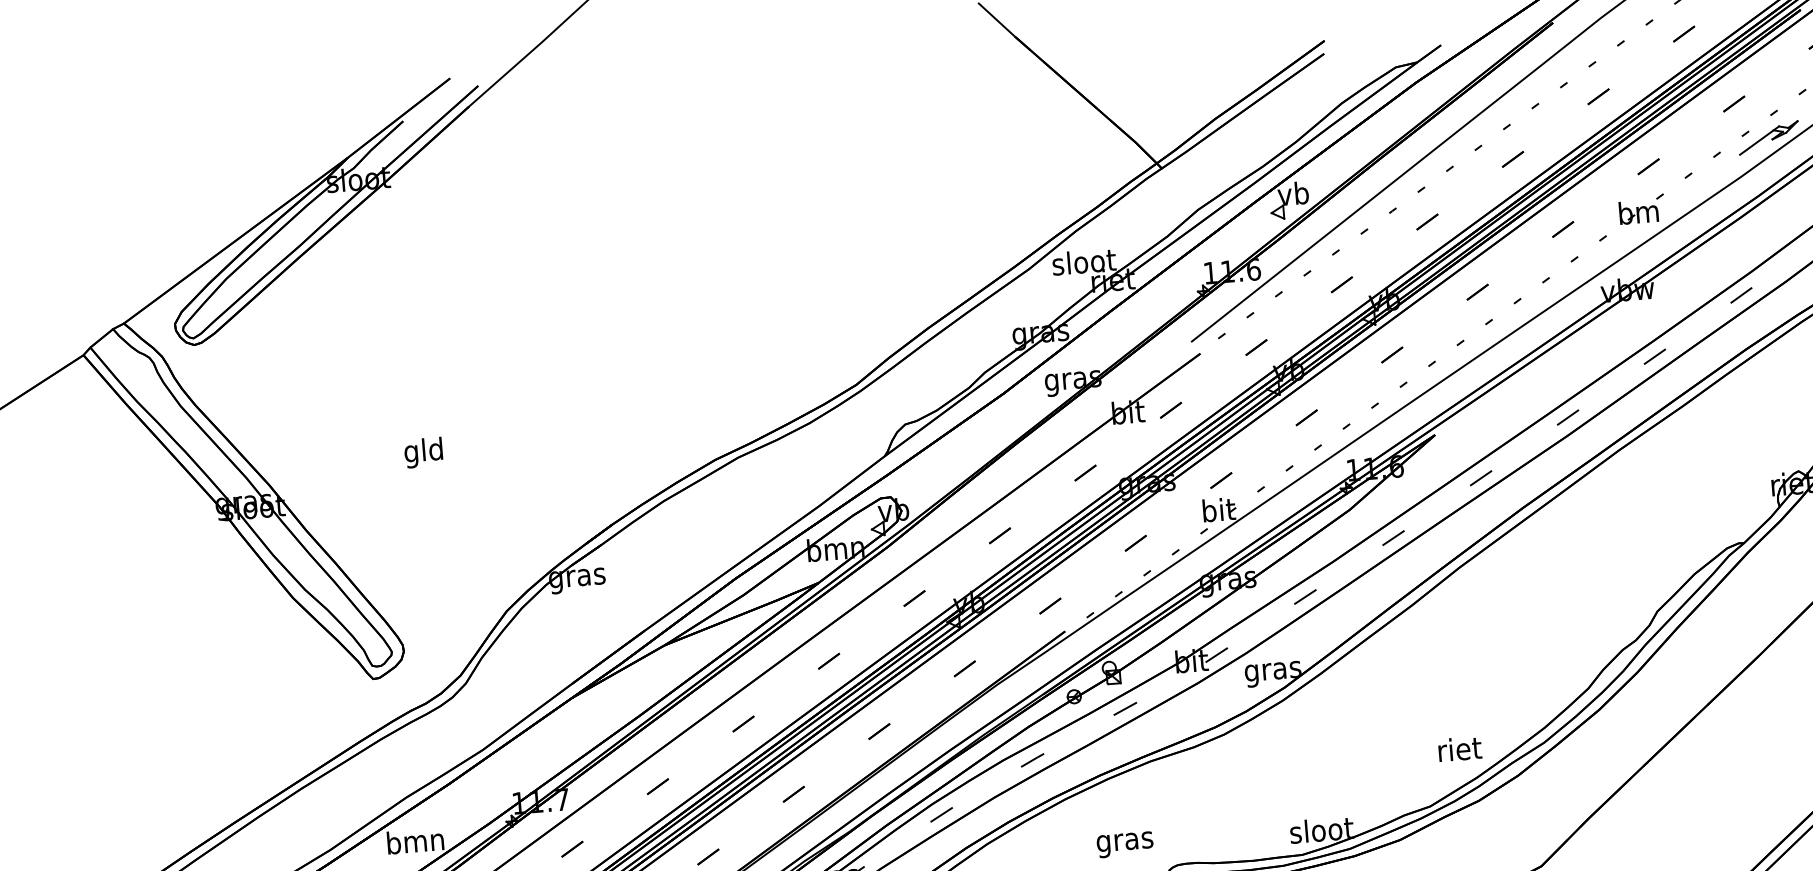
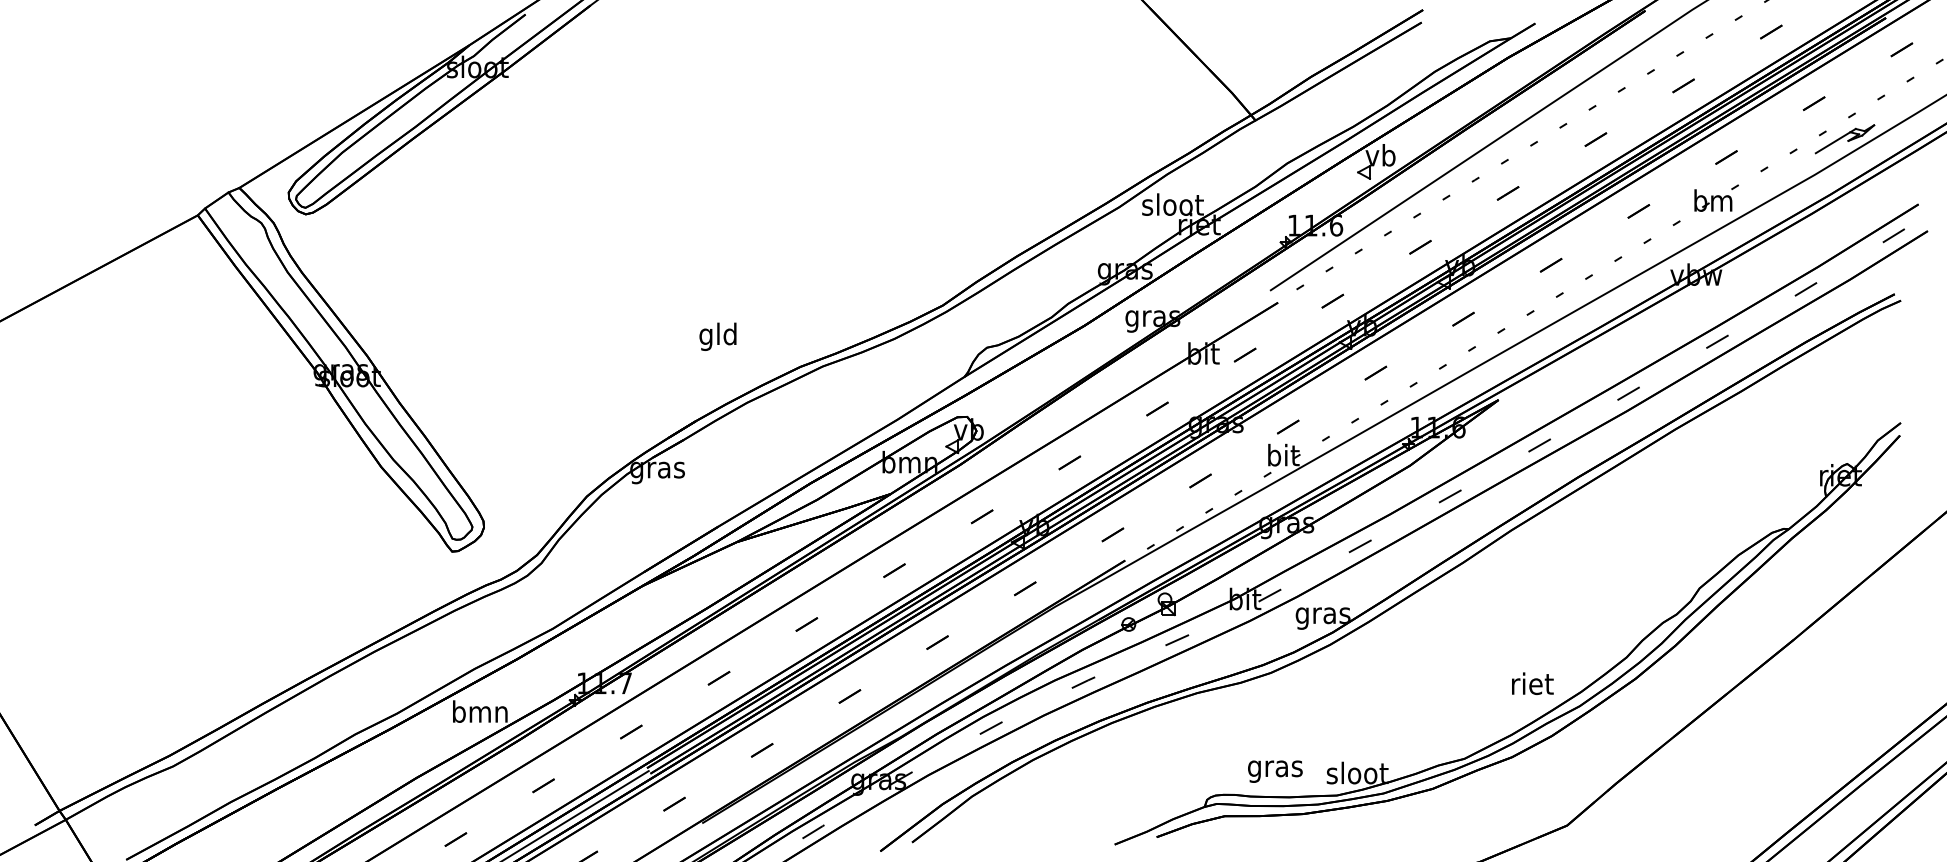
text: (423, 452) -> (717, 336), moved
text: (1459, 748) -> (1532, 683), moved
text: (1125, 844) -> (1275, 771), moved

